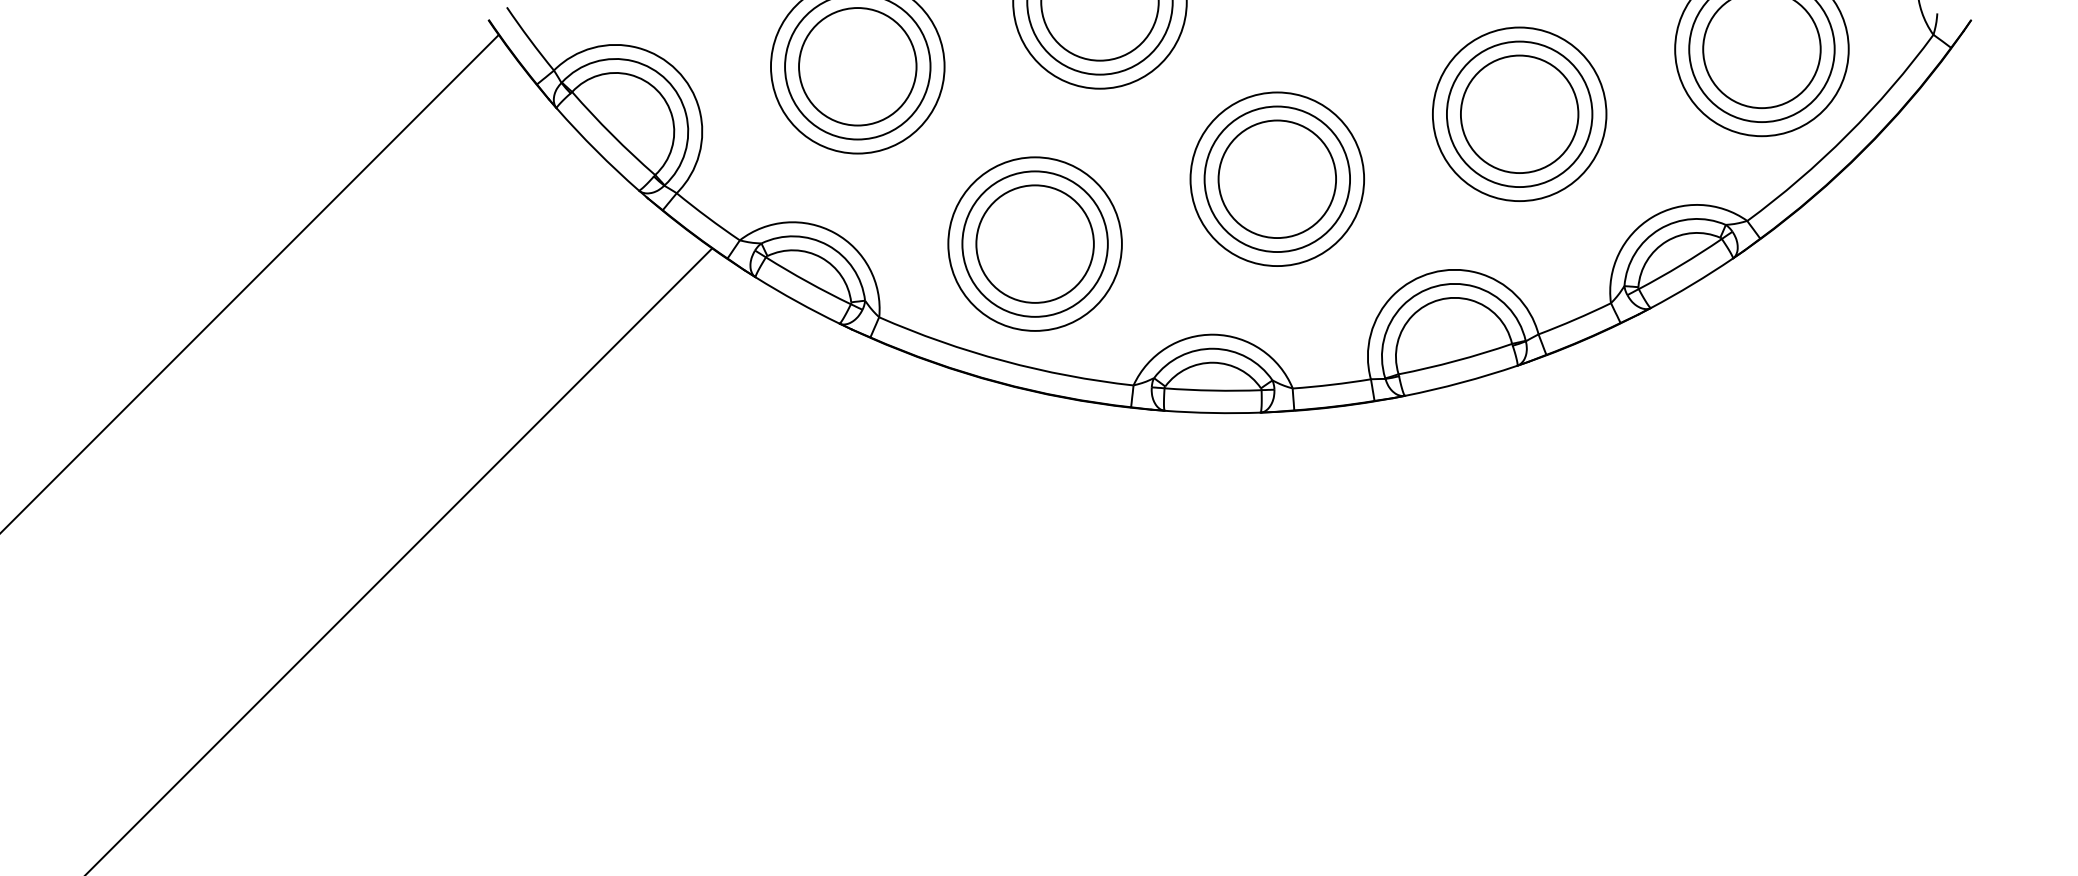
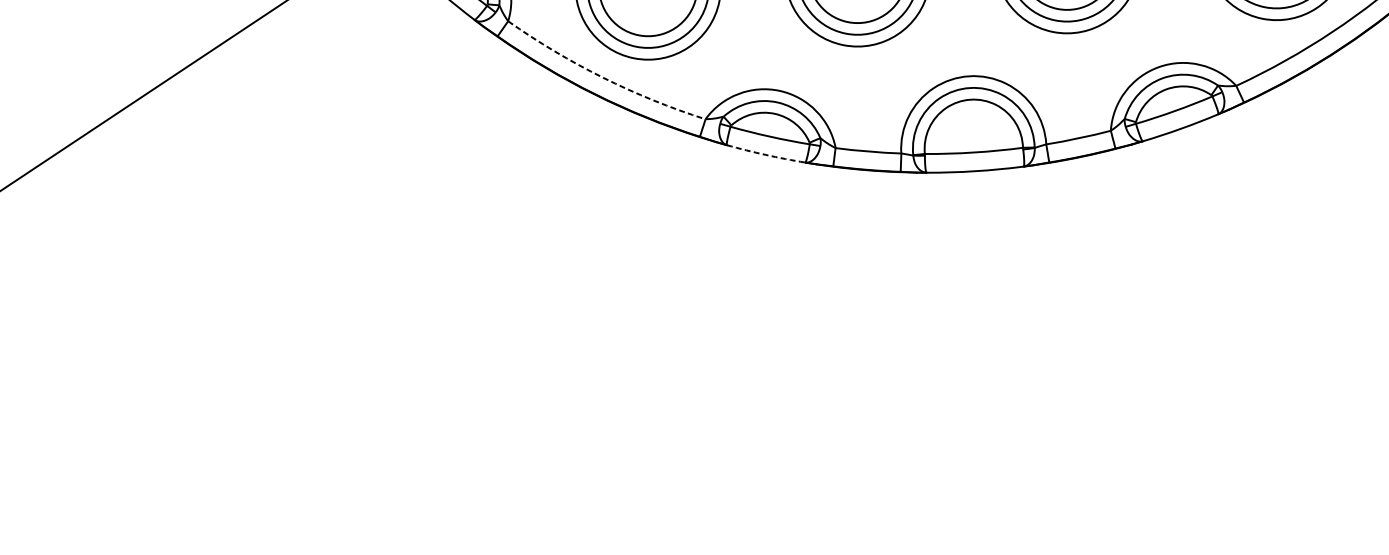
arc: (1003, 361) -> (602, 78), solid -> dashed
arc: (1212, 413) -> (765, 155), solid -> dashed

